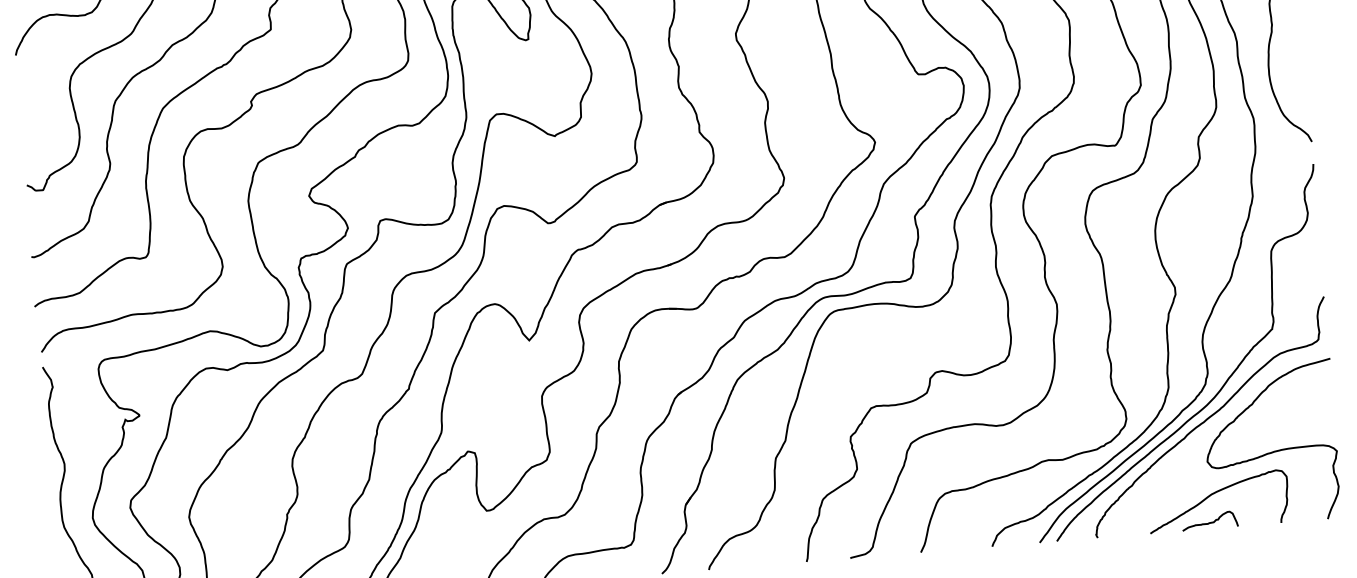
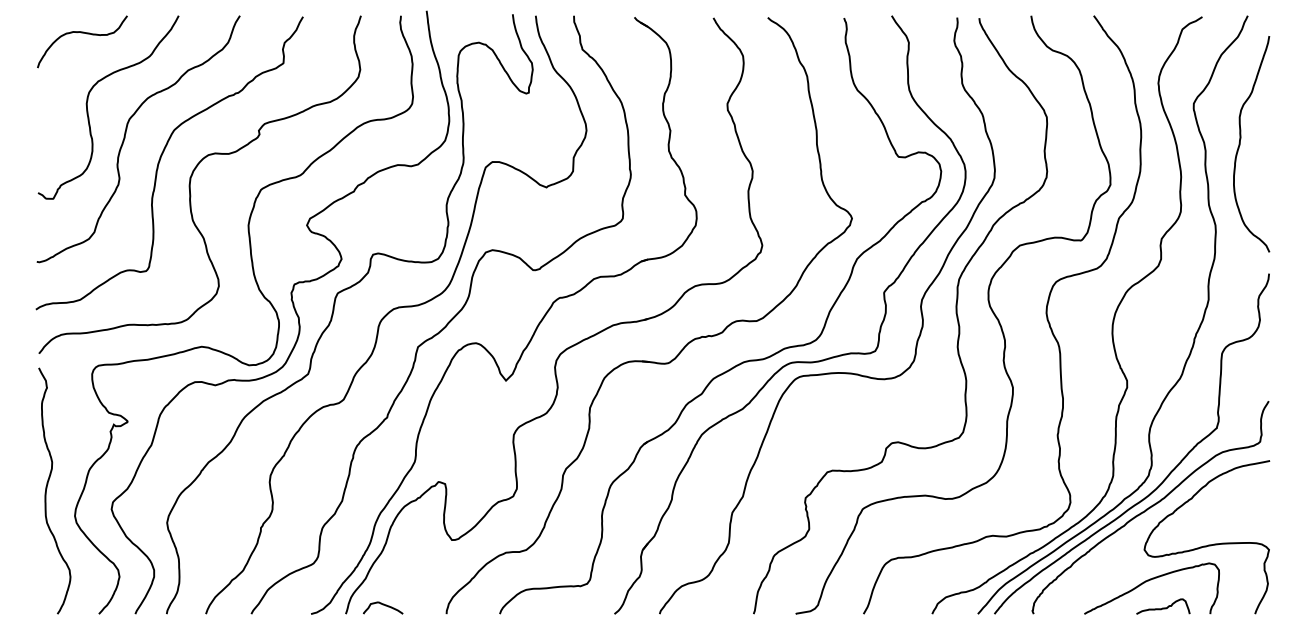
curve: (1210, 521) -> (1163, 607), moved

